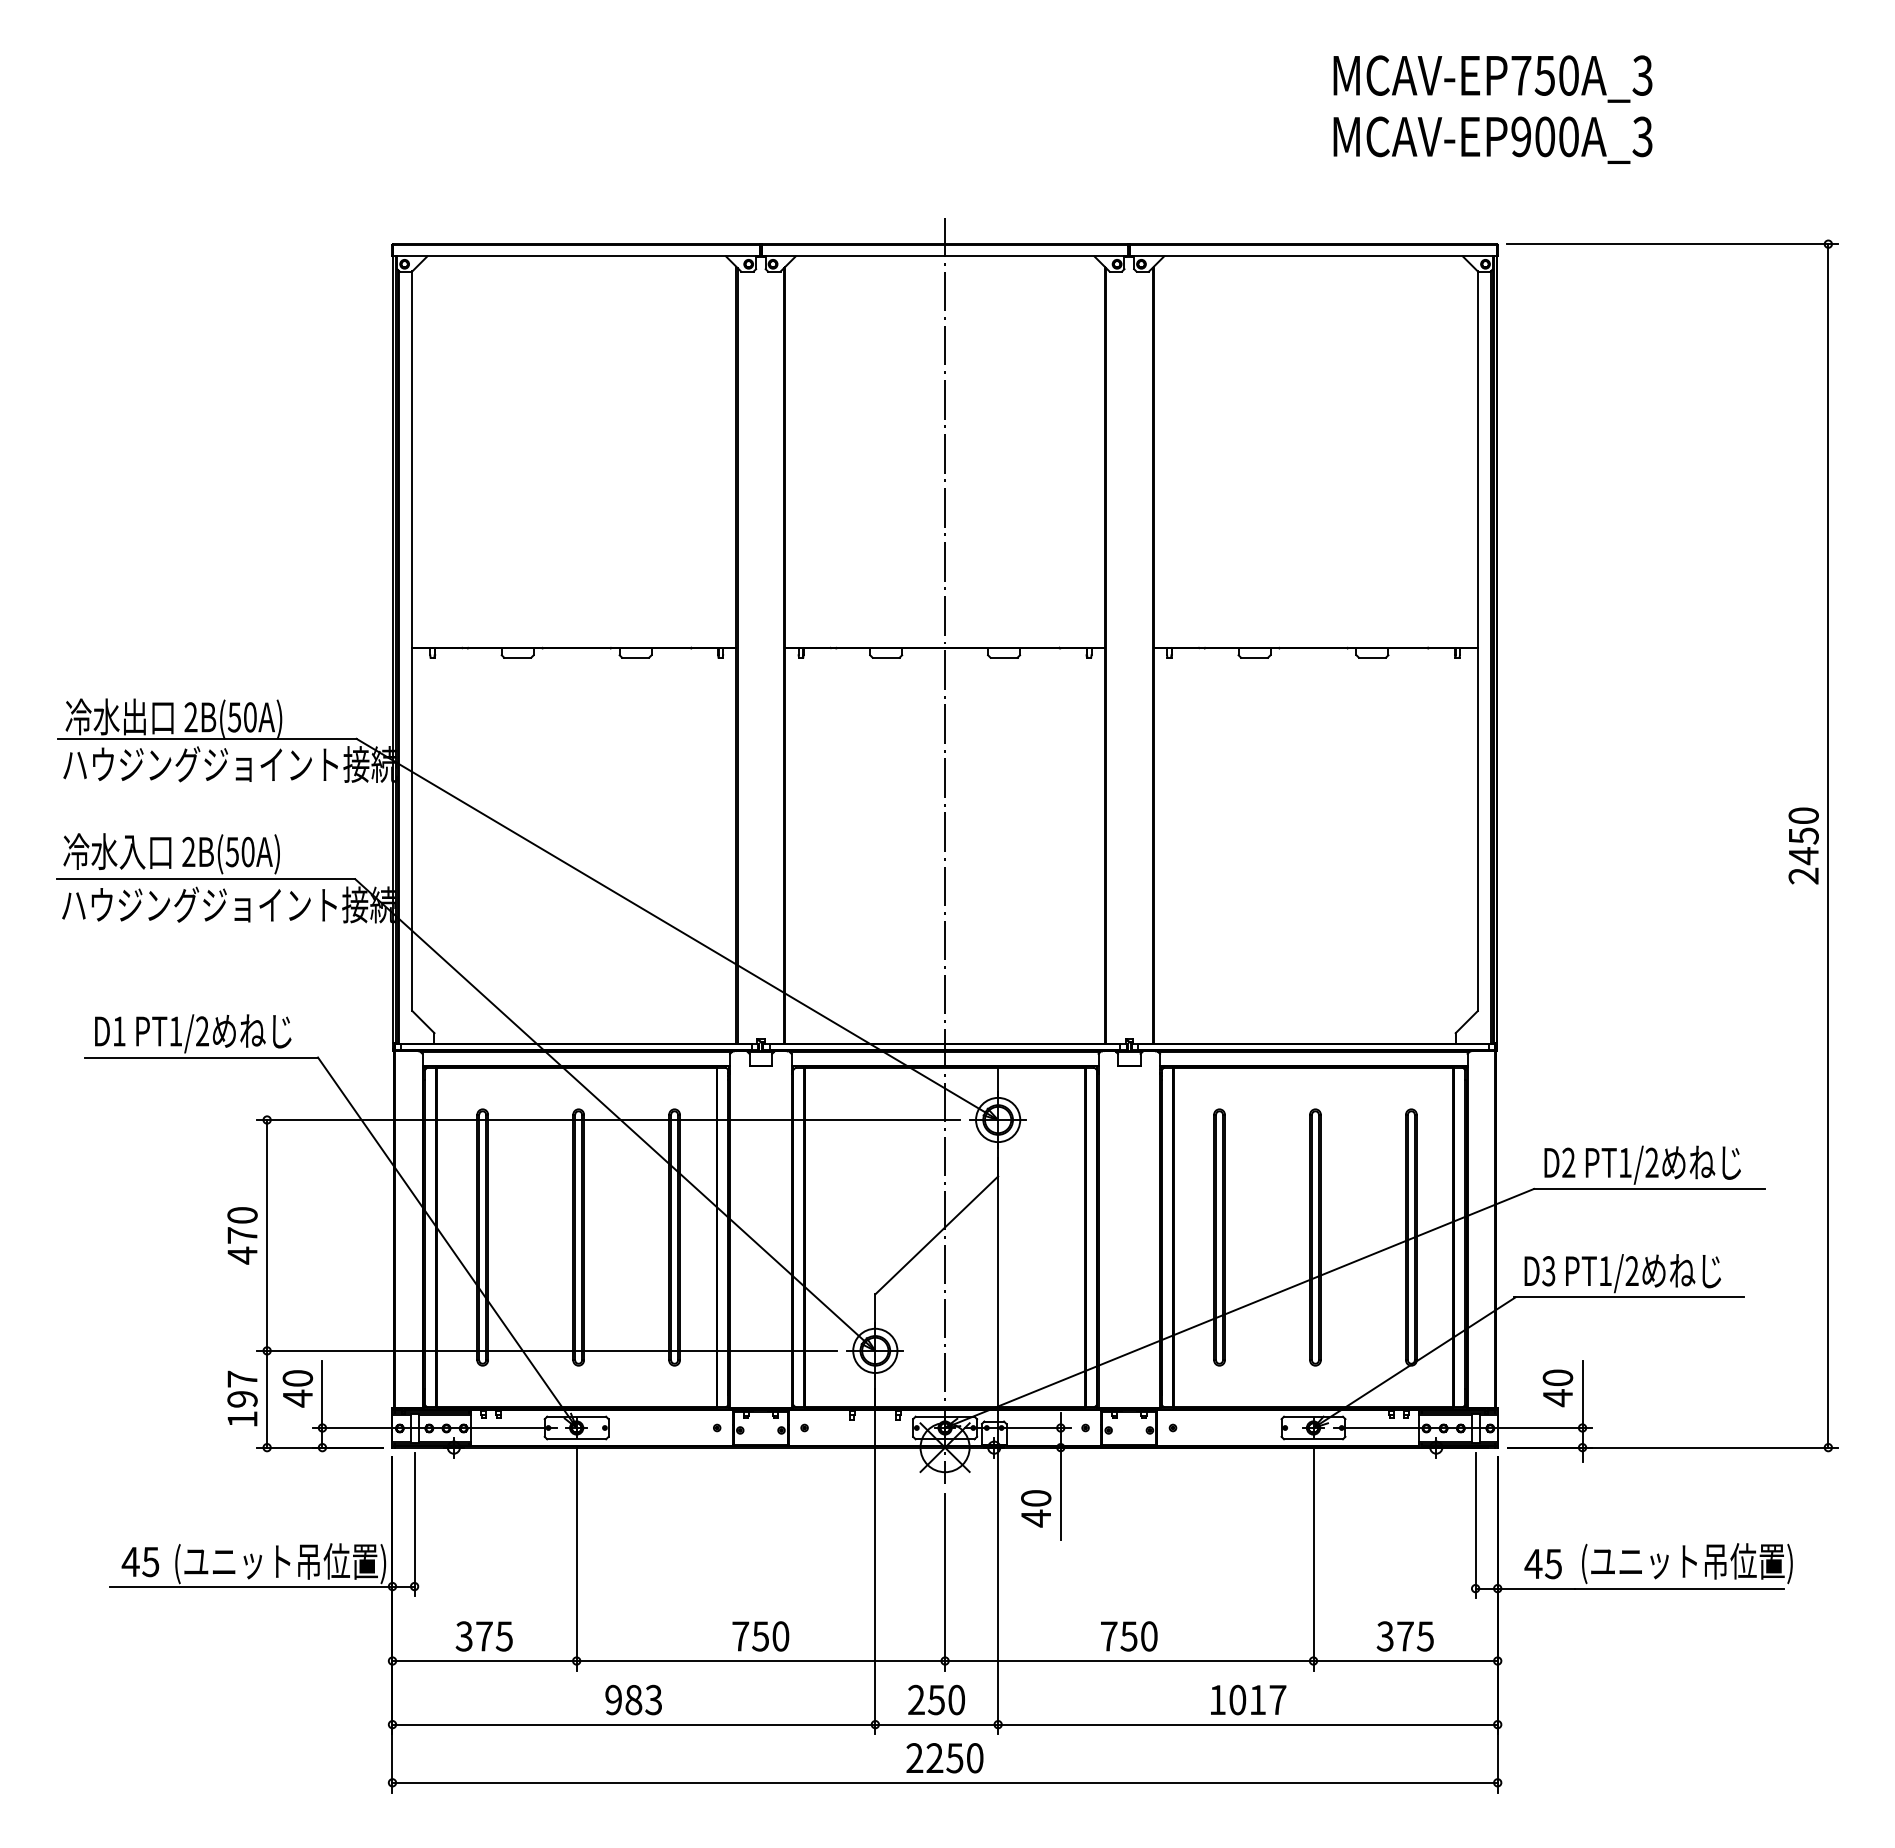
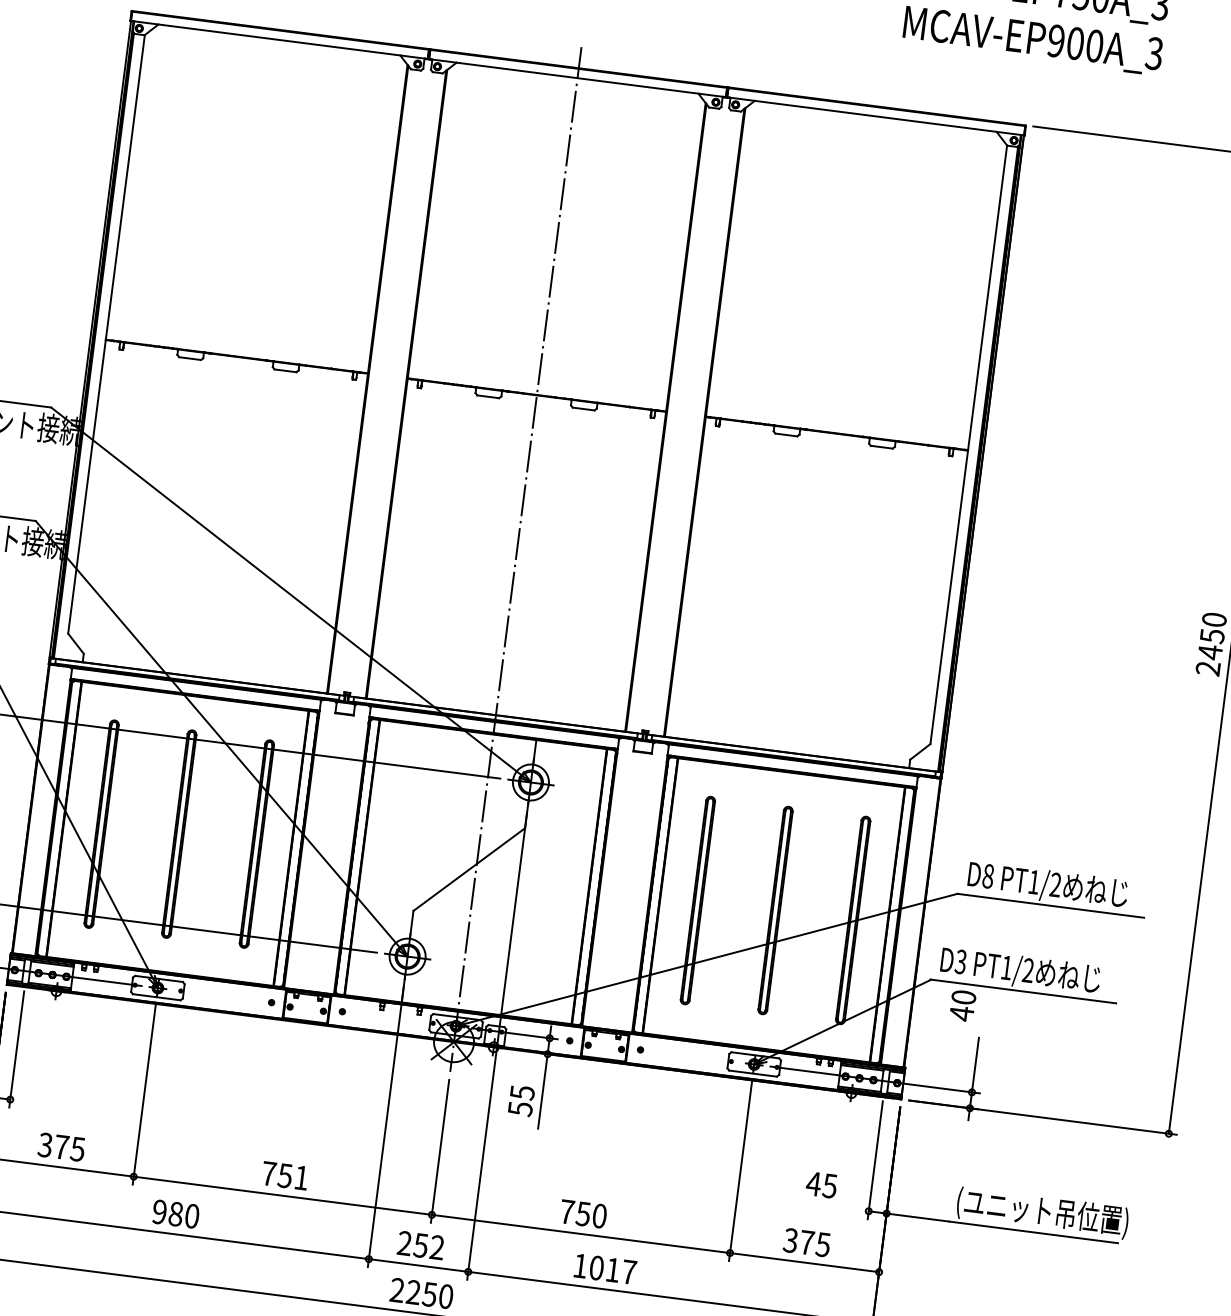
text: (1568, 1162) -> (988, 876), D2 -> D8
text: (1557, 1388) -> (962, 1006), moved
text: (1036, 1508) -> (521, 1100), 40 -> 55
text: (1542, 1564) -> (821, 1185), moved
text: (780, 1636) -> (301, 1177), 750 -> 751
text: (653, 1699) -> (191, 1215), 983 -> 980
text: (956, 1699) -> (437, 1247), 250 -> 252
text: (1248, 1699) -> (605, 1268), moved

